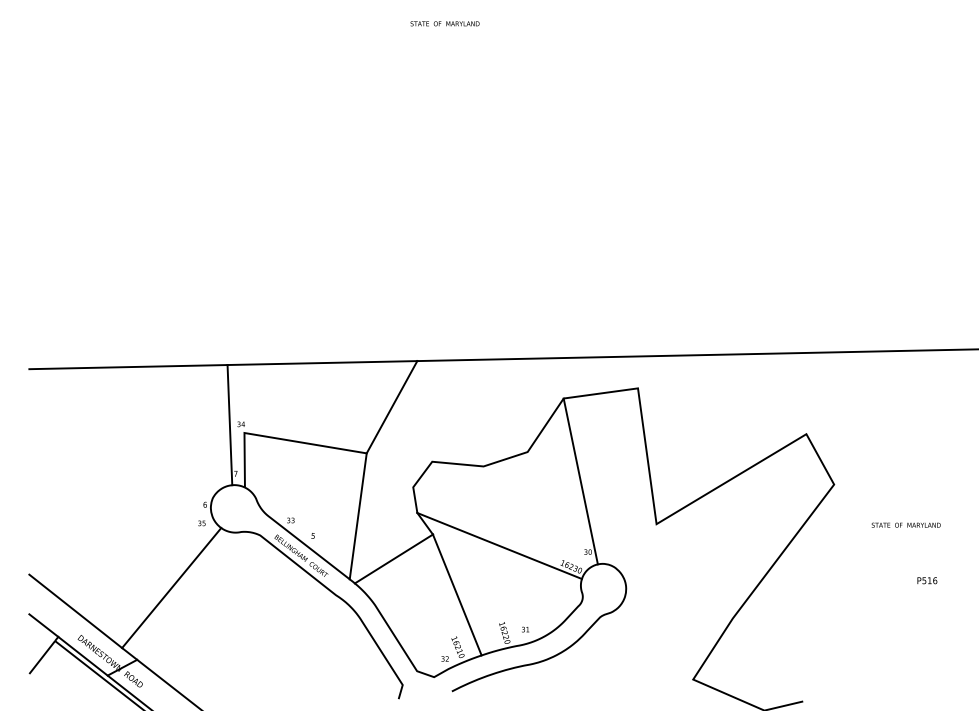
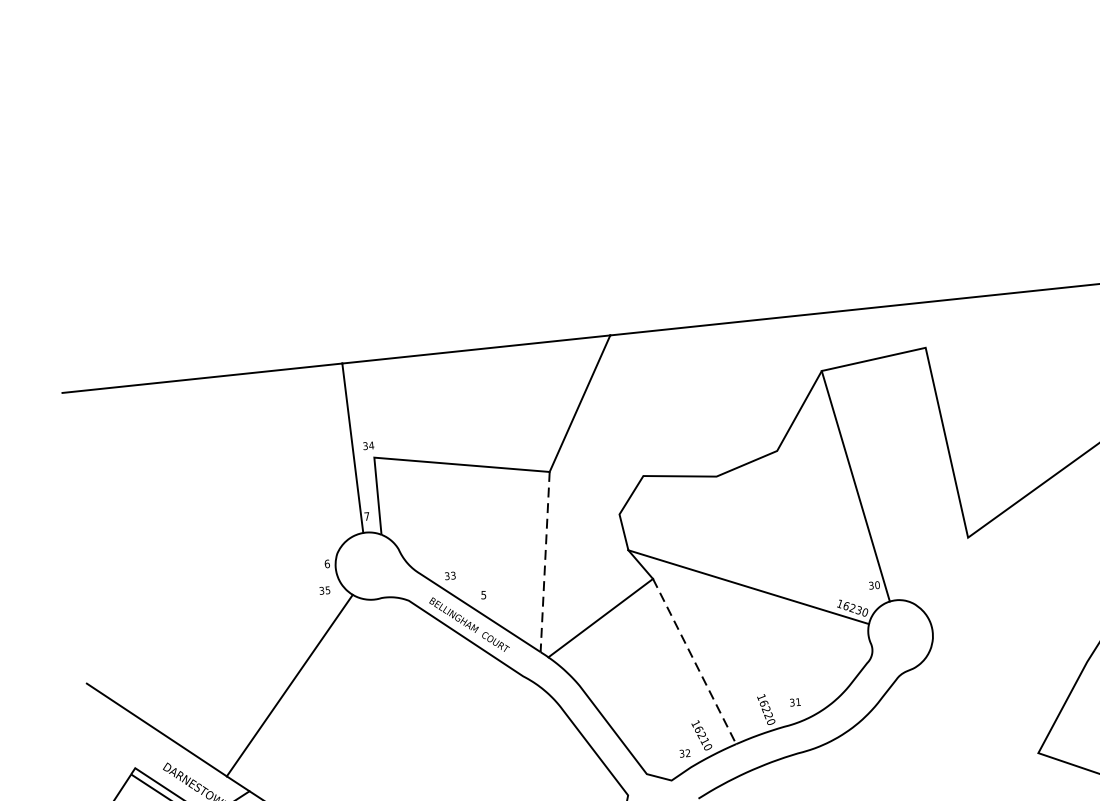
line: (358, 516) -> (545, 562), solid -> dashed
line: (457, 595) -> (694, 662), solid -> dashed
line: (43, 625) -> (112, 753), removed

